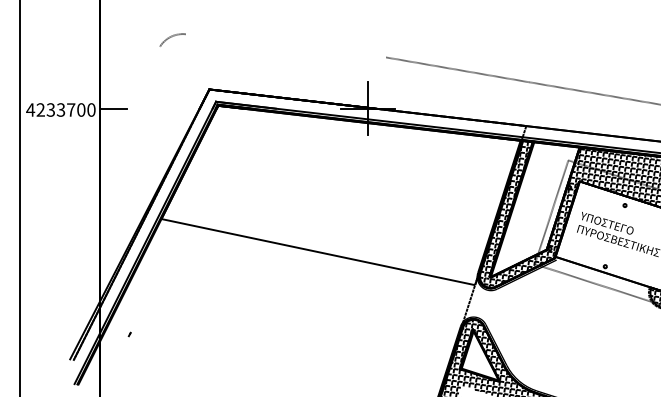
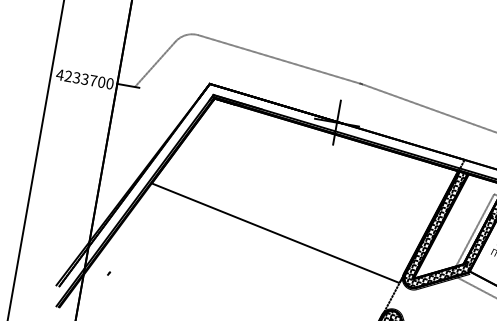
line: (287, 46) -> (280, 59), added
line: (140, 77) -> (155, 64), added

